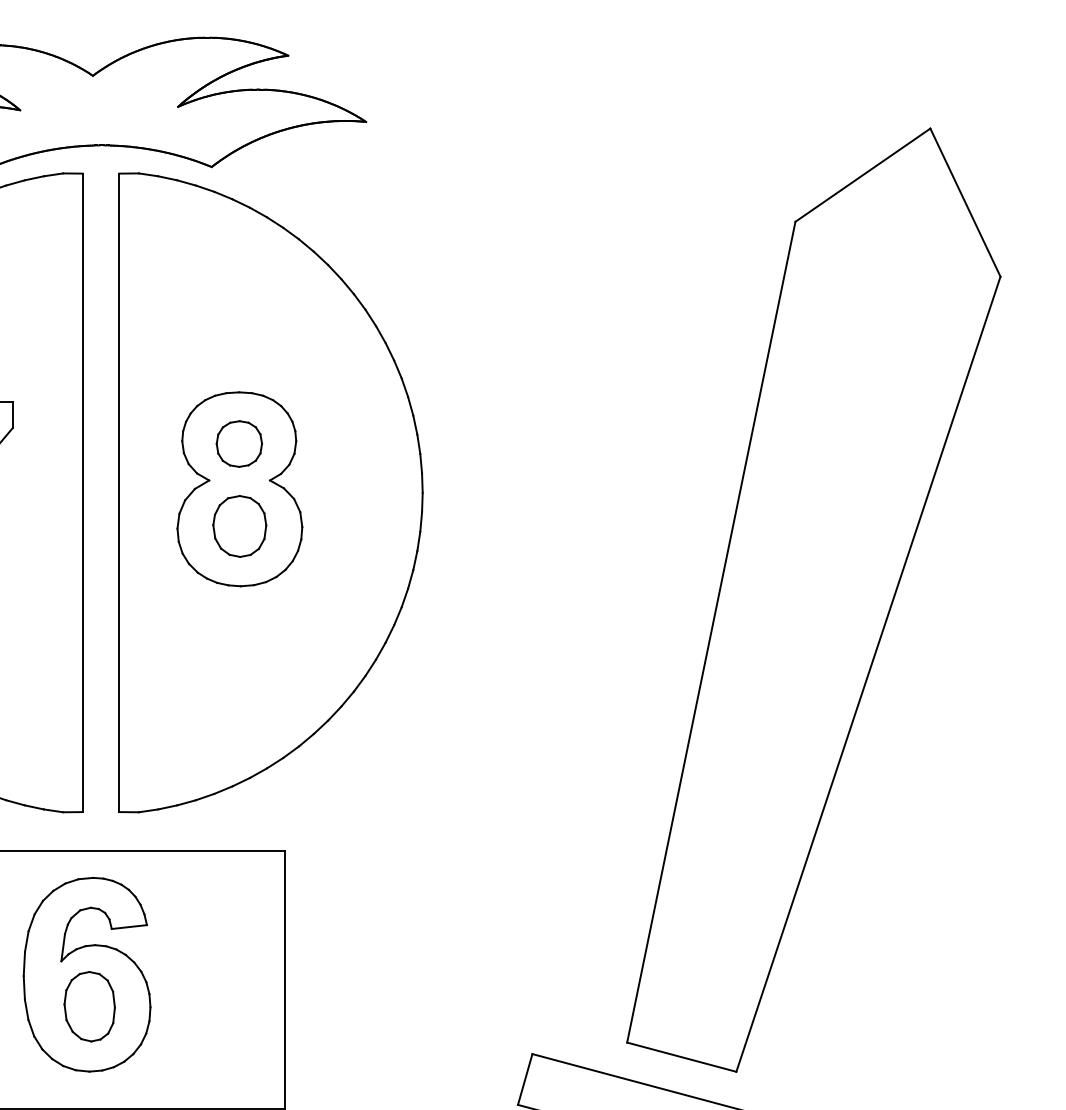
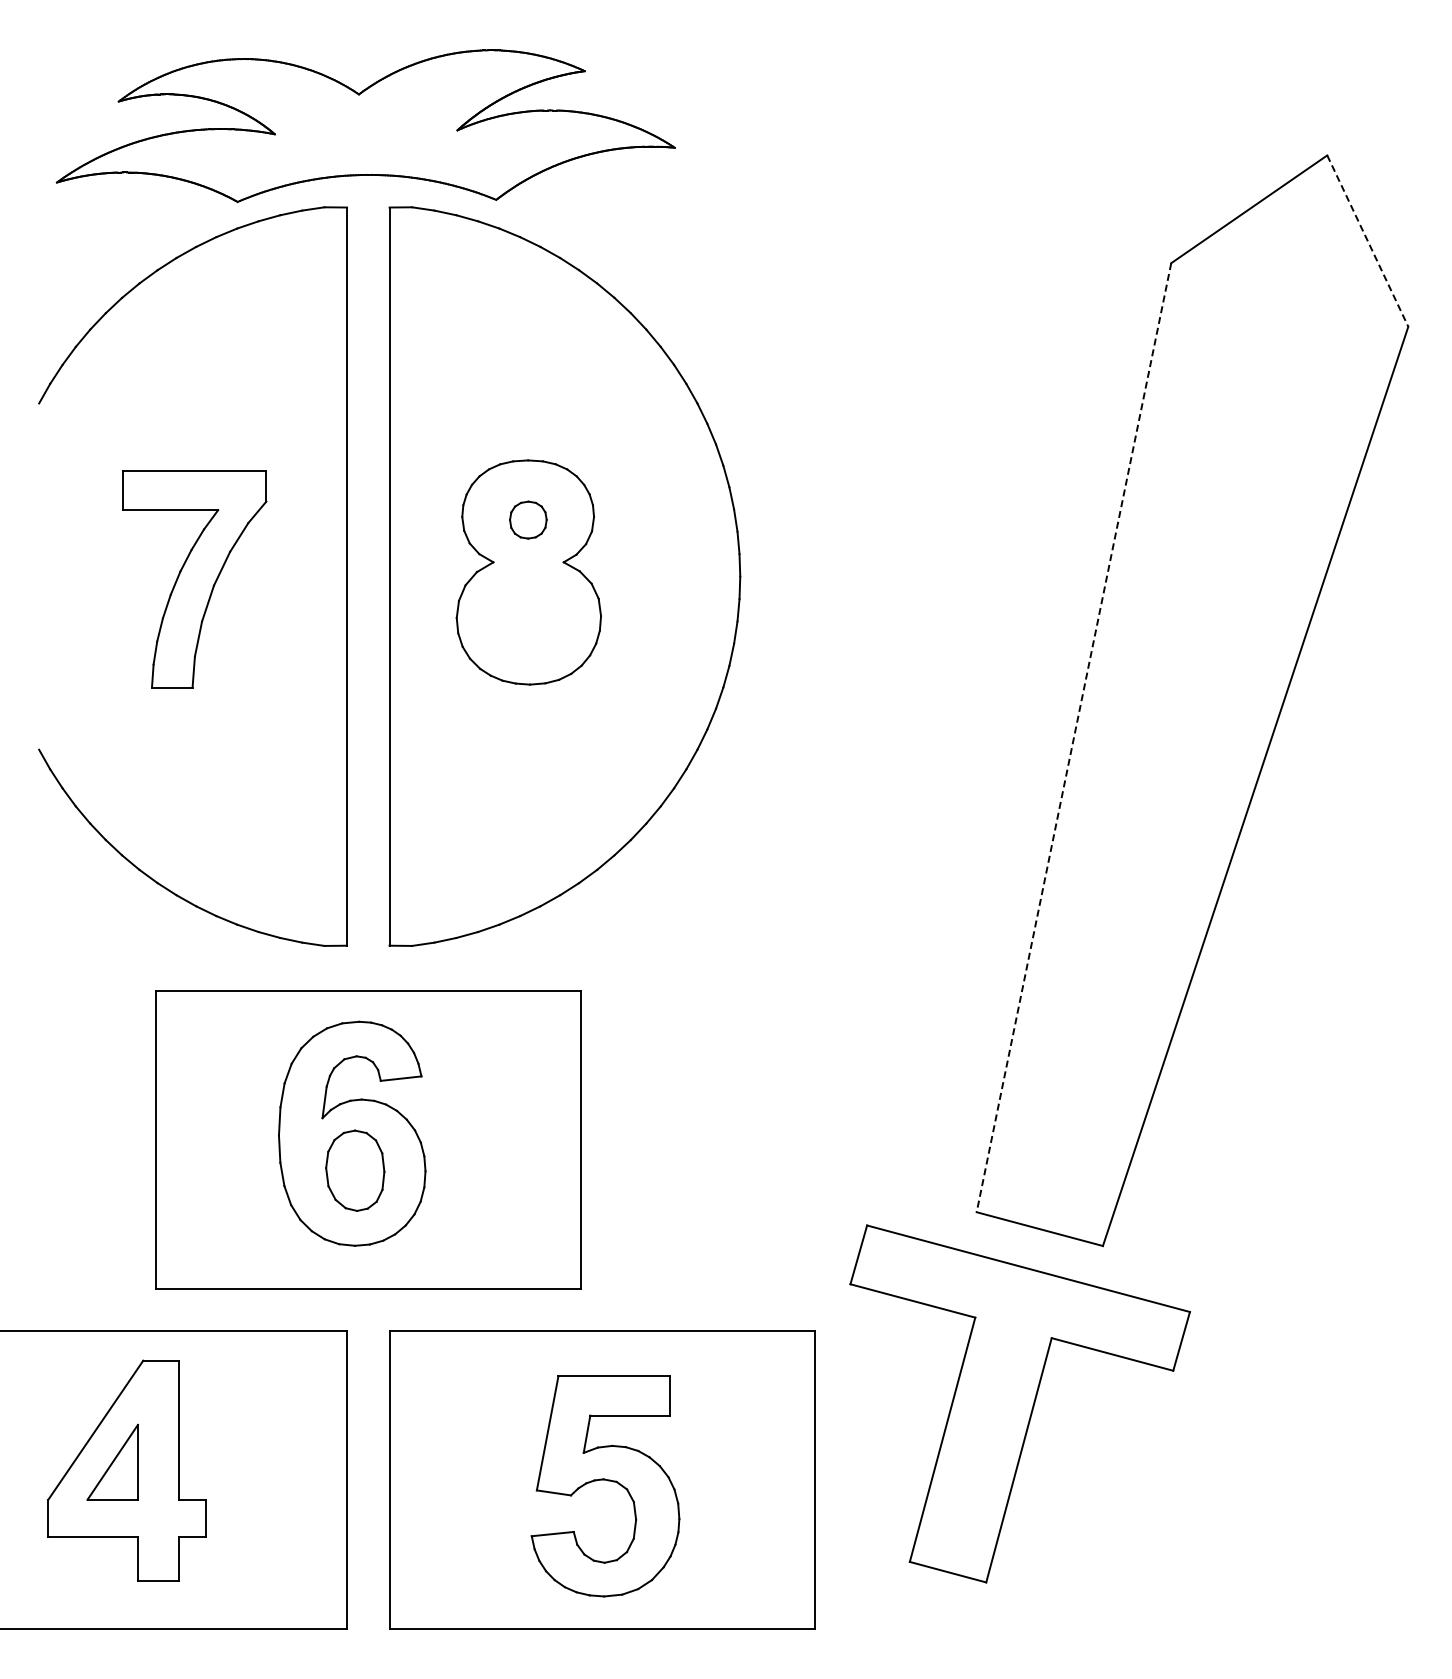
line: (965, 203) -> (1367, 241), solid -> dashed
part: (239, 443) -> (528, 519), size x0.7
part: (239, 526) -> (528, 615), removed
line: (710, 632) -> (1073, 738), solid -> dashed

